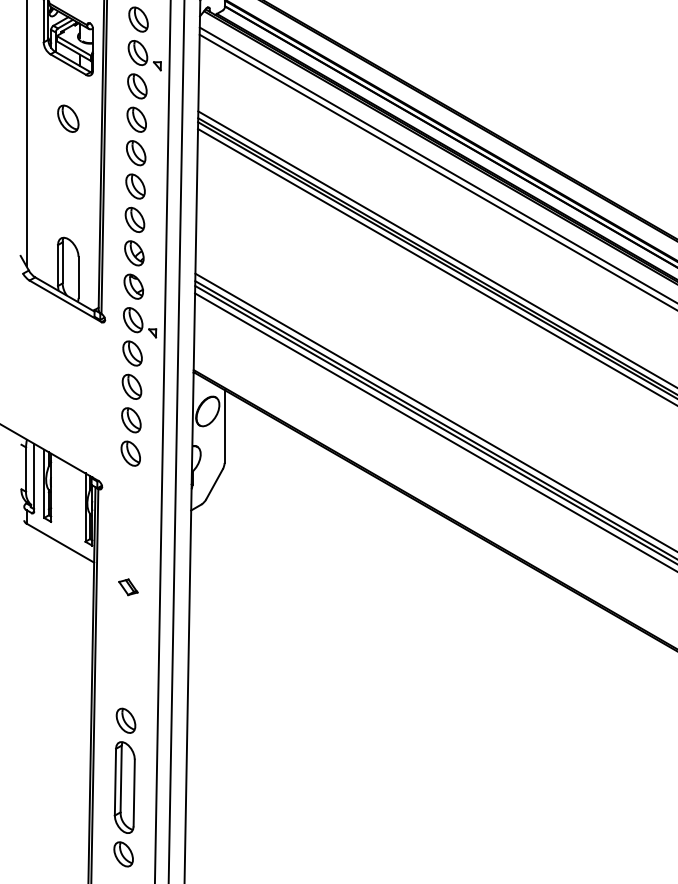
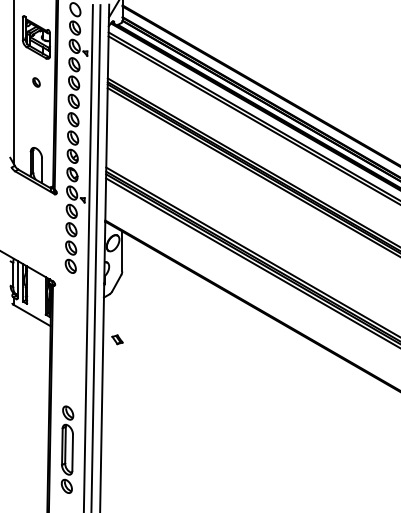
part: (68, 118) -> (36, 82), size x0.6
part: (128, 586) -> (117, 339), moved

